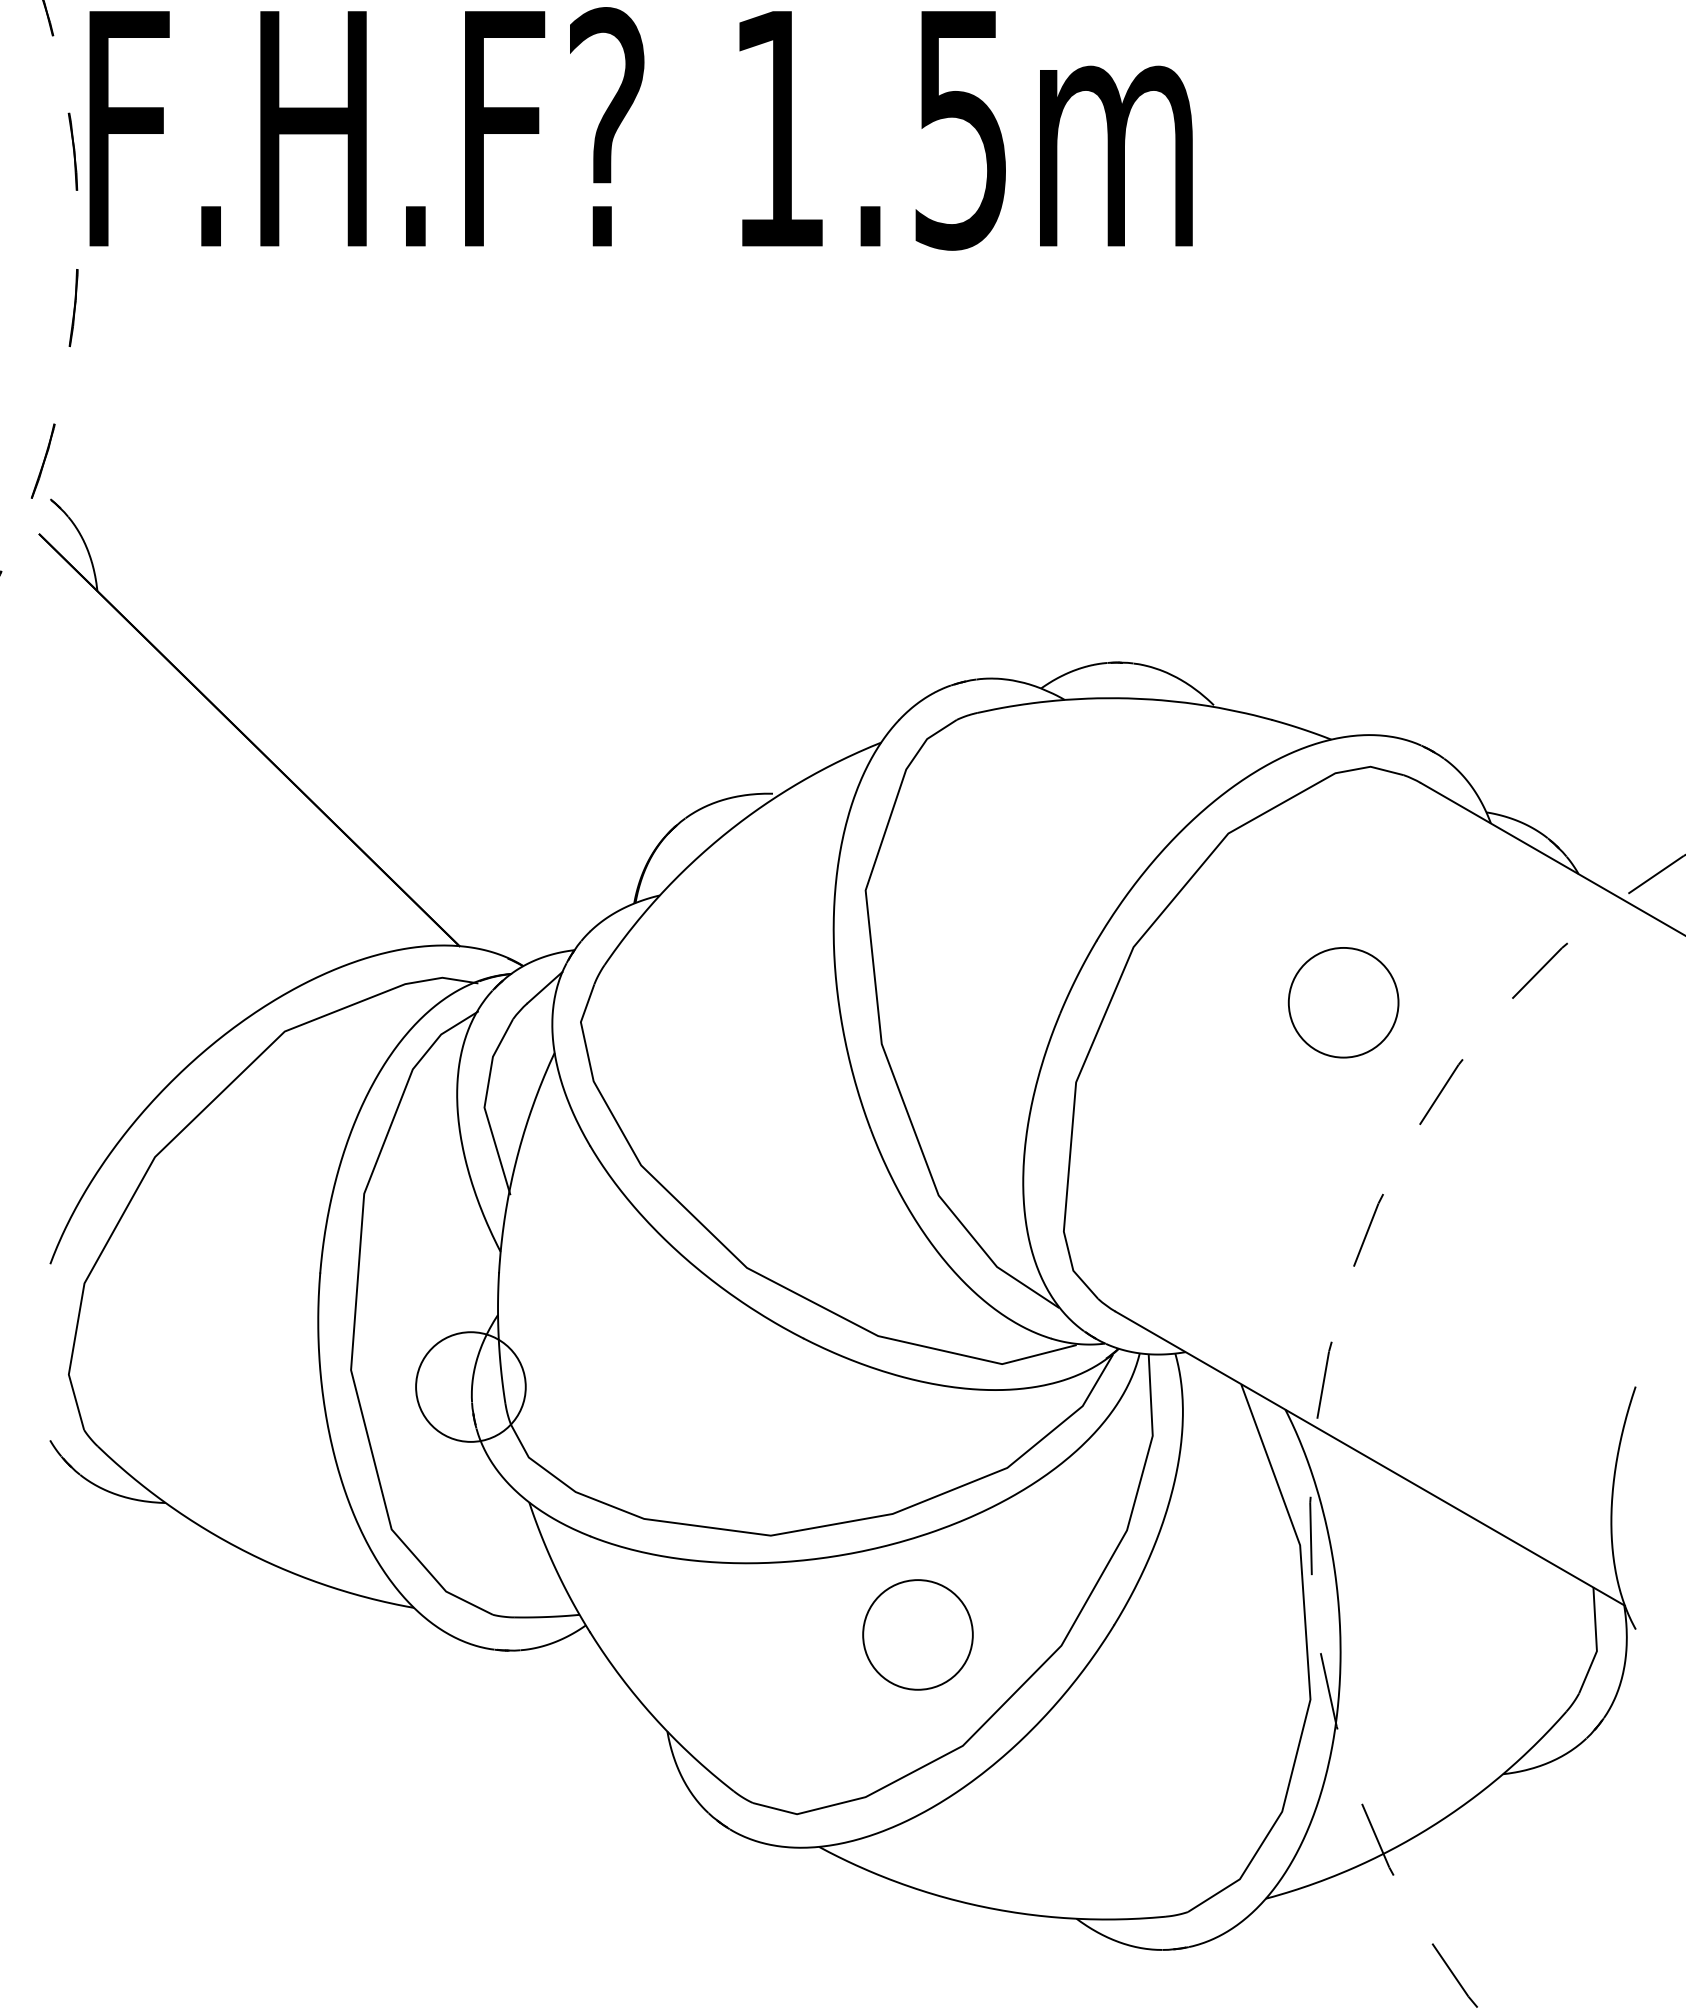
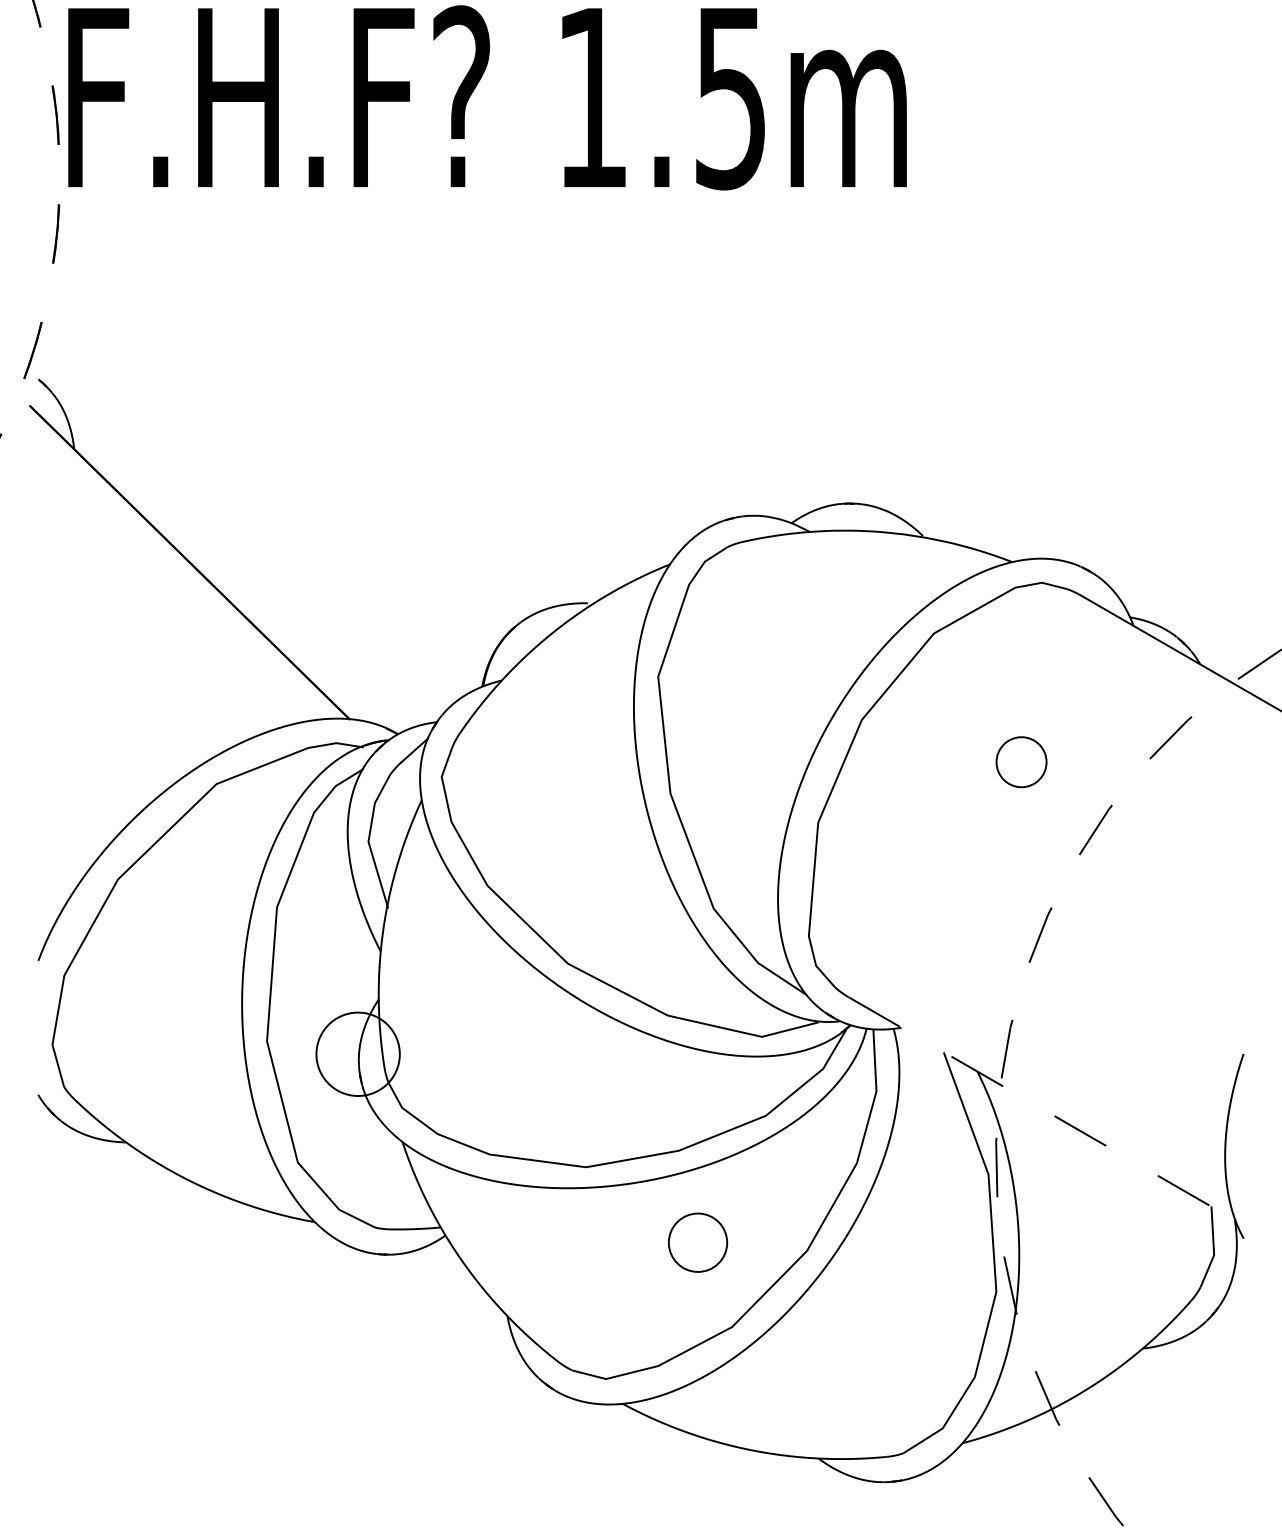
circle: (1343, 1002) -> (1021, 761), size x0.6
line: (1370, 1458) -> (1042, 1108), solid -> dashed
circle: (917, 1634) -> (697, 1242), size x0.7

